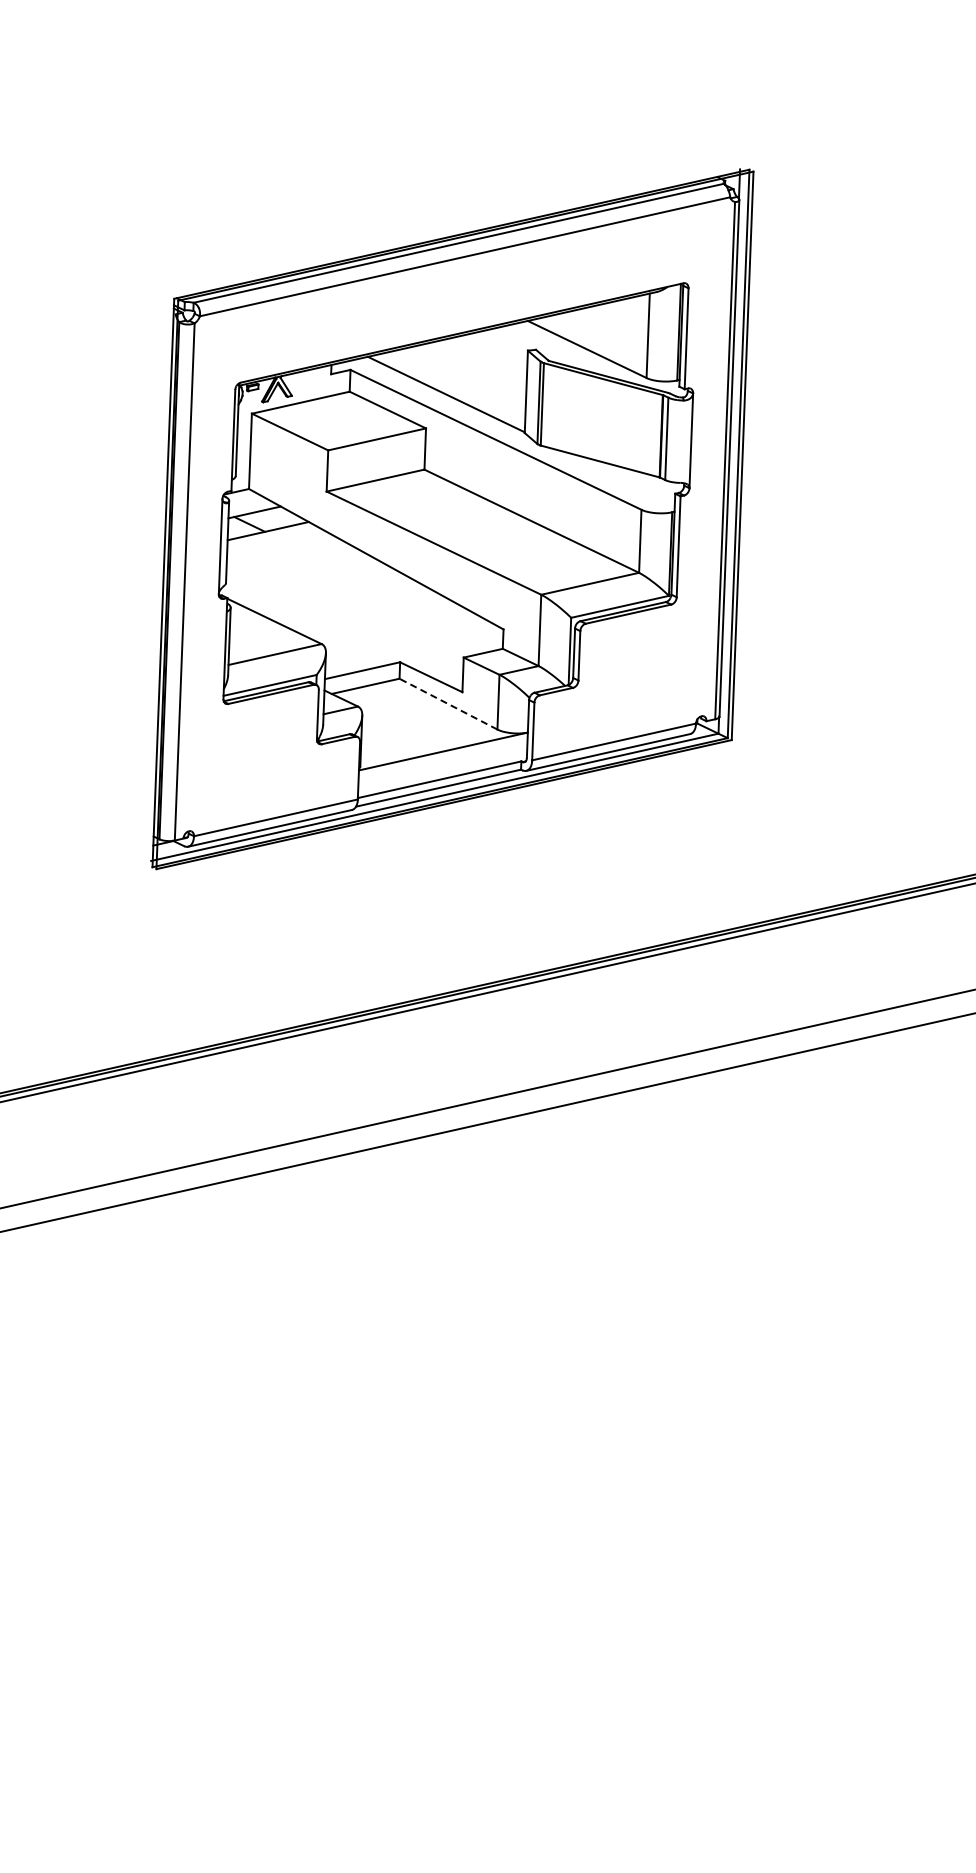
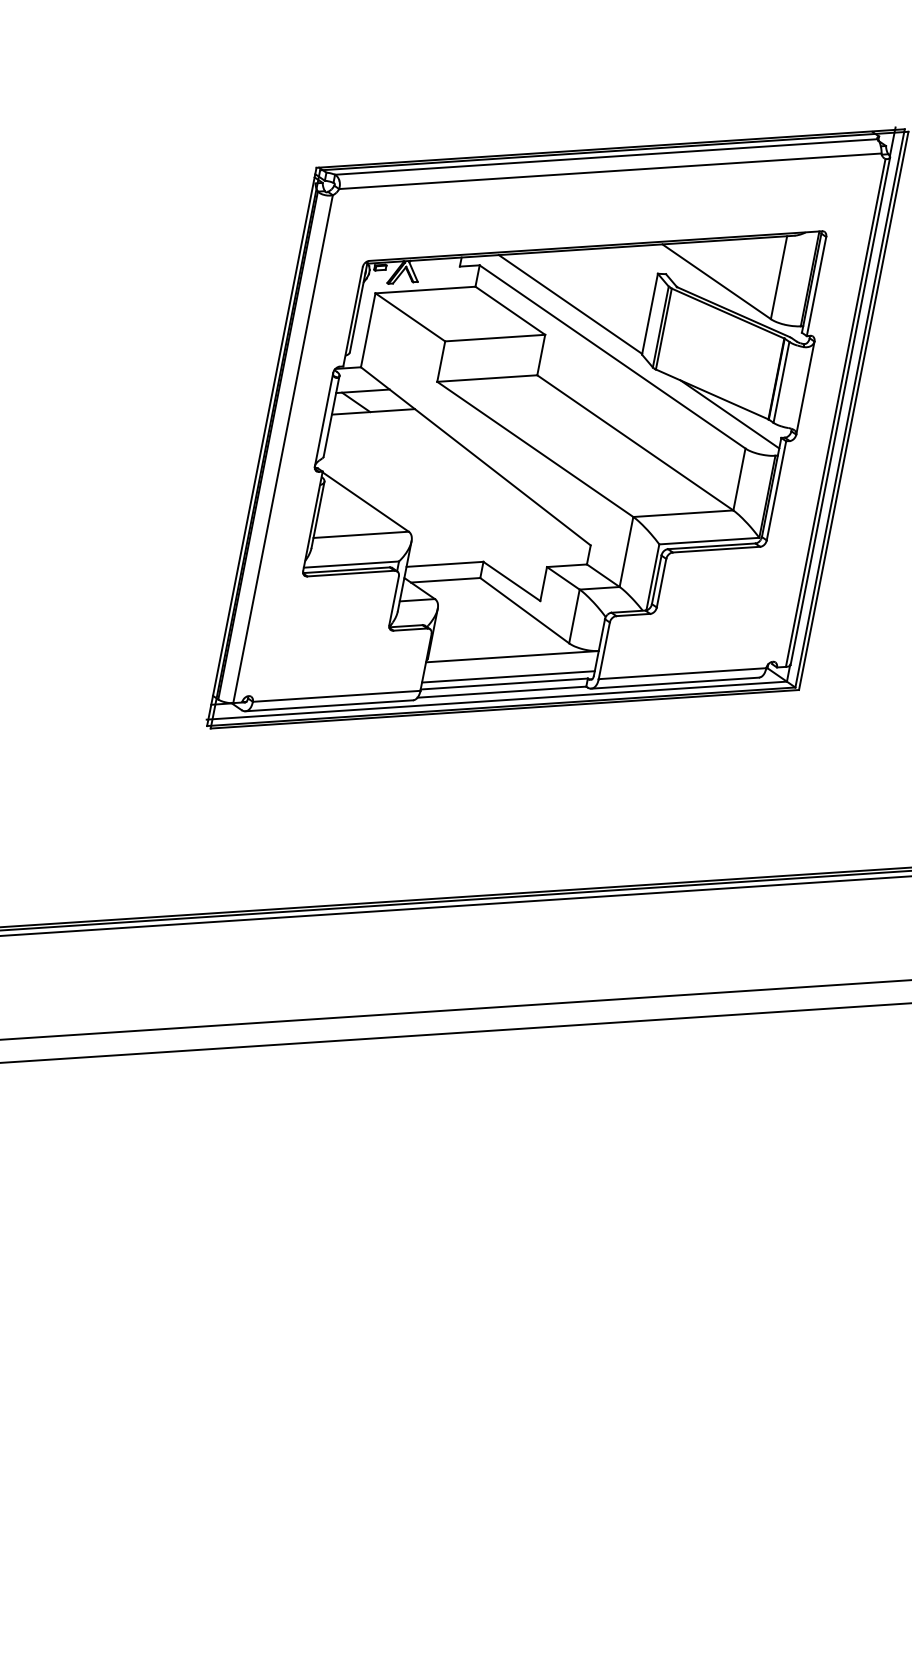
line: (620, 478) -> (729, 414), added
line: (448, 703) -> (524, 610), dashed -> solid
line: (442, 772) -> (508, 677), added

